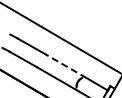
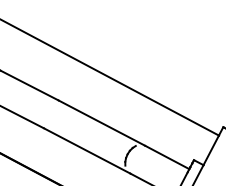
line: (65, 66) -> (100, 123), dashed -> solid

